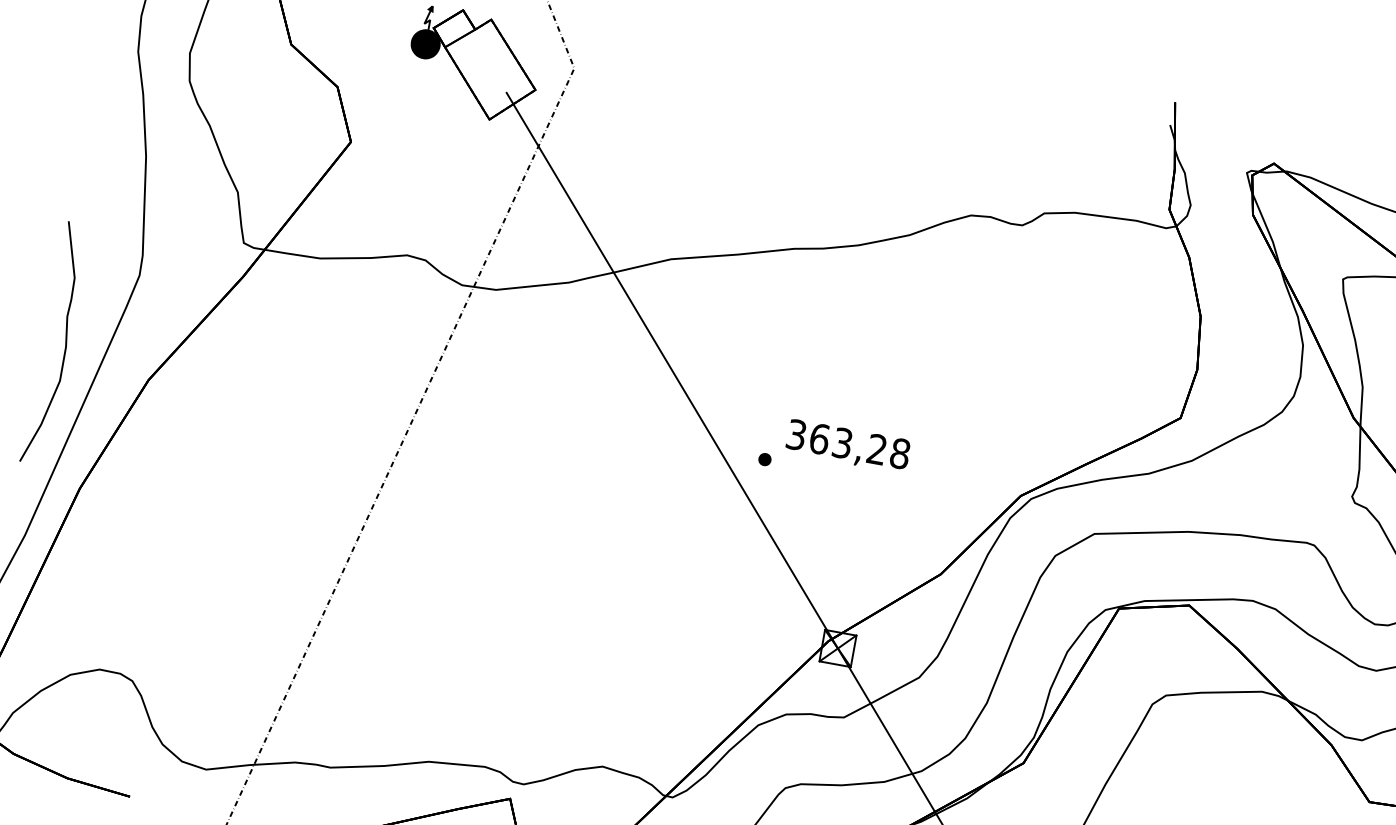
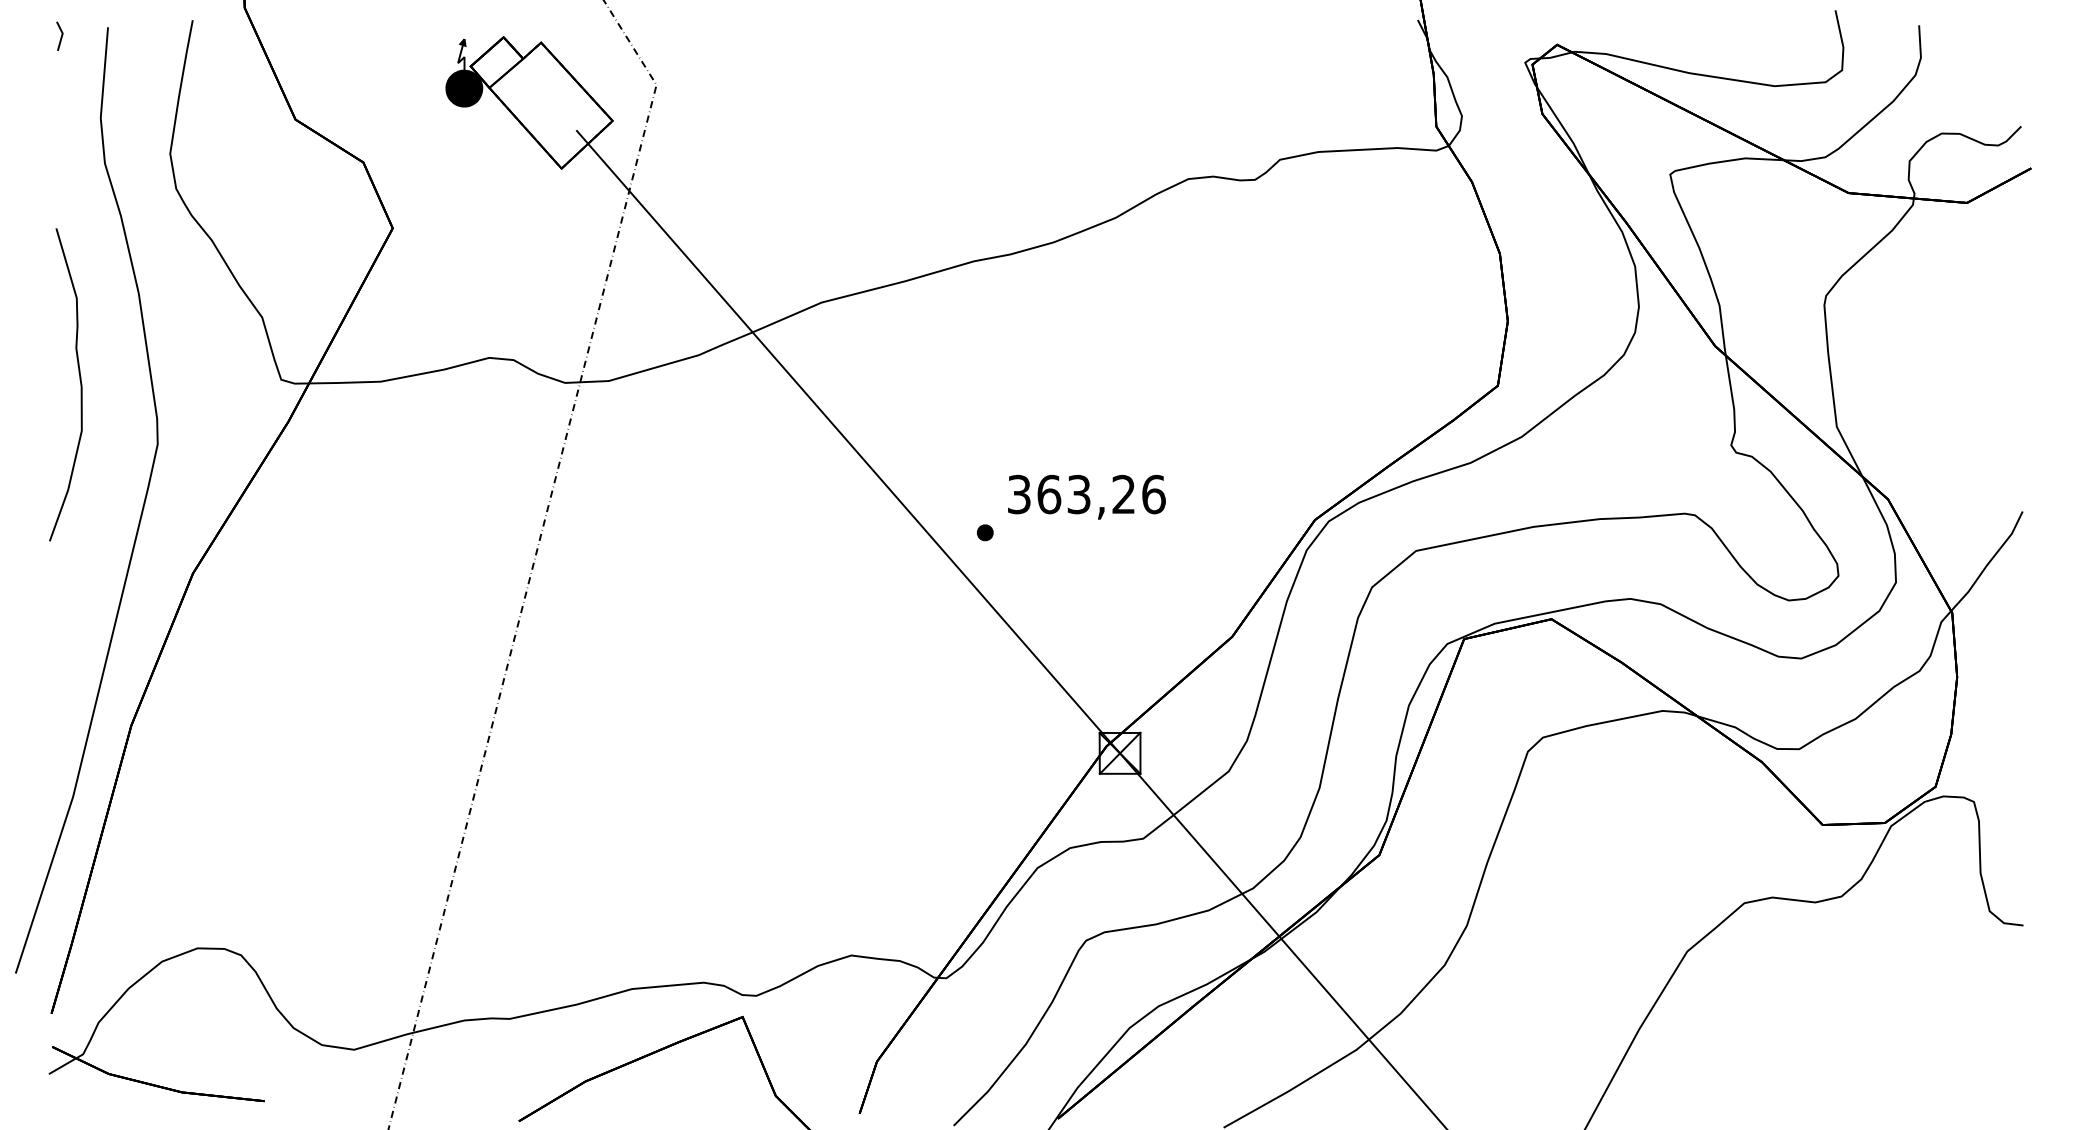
curve: (65, 341) -> (79, 380), moved
text: (899, 453) -> (1153, 494), 363,28 -> 363,26

